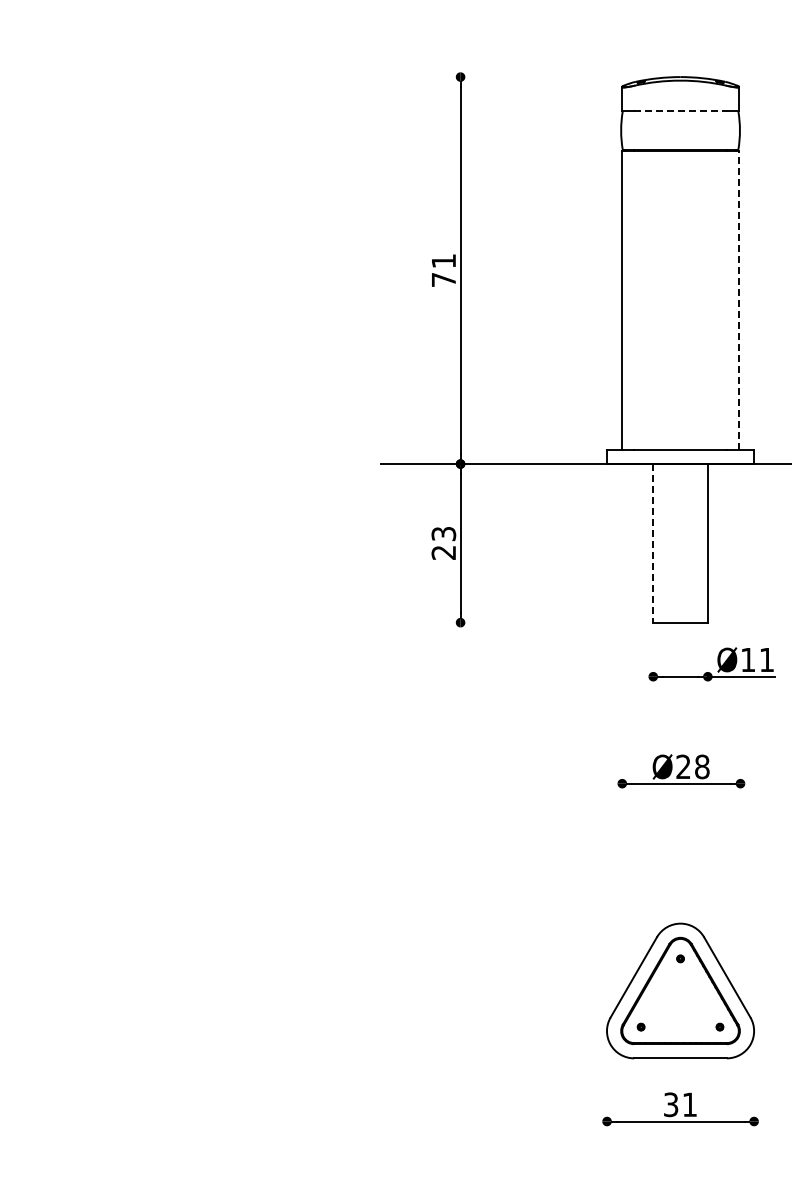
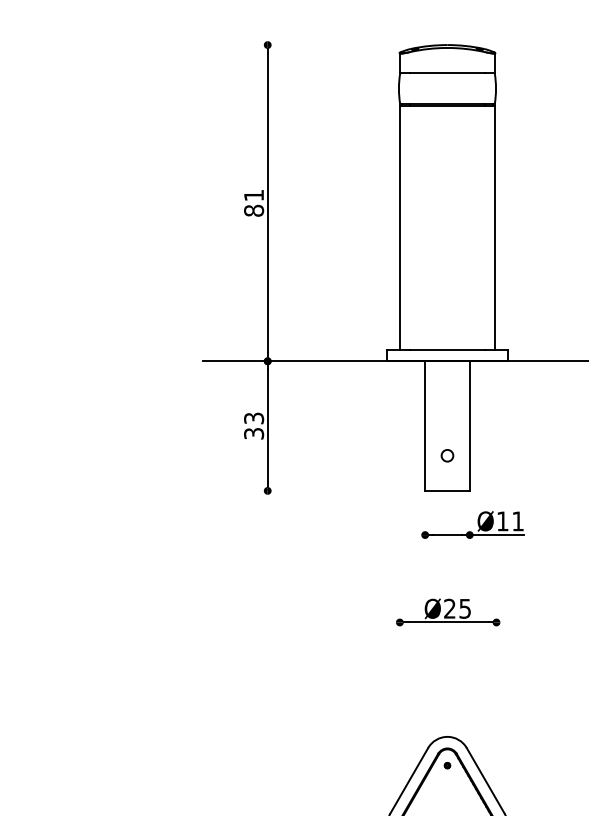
line: (681, 111) -> (448, 73), dashed -> solid
text: (443, 279) -> (253, 210), 71 -> 81
line: (738, 299) -> (494, 226), dashed -> solid
line: (653, 543) -> (425, 426), dashed -> solid
text: (443, 552) -> (253, 433), 23 -> 33
circle: (680, 579) -> (447, 455), added
text: (702, 766) -> (465, 608), Ø28 -> Ø25

